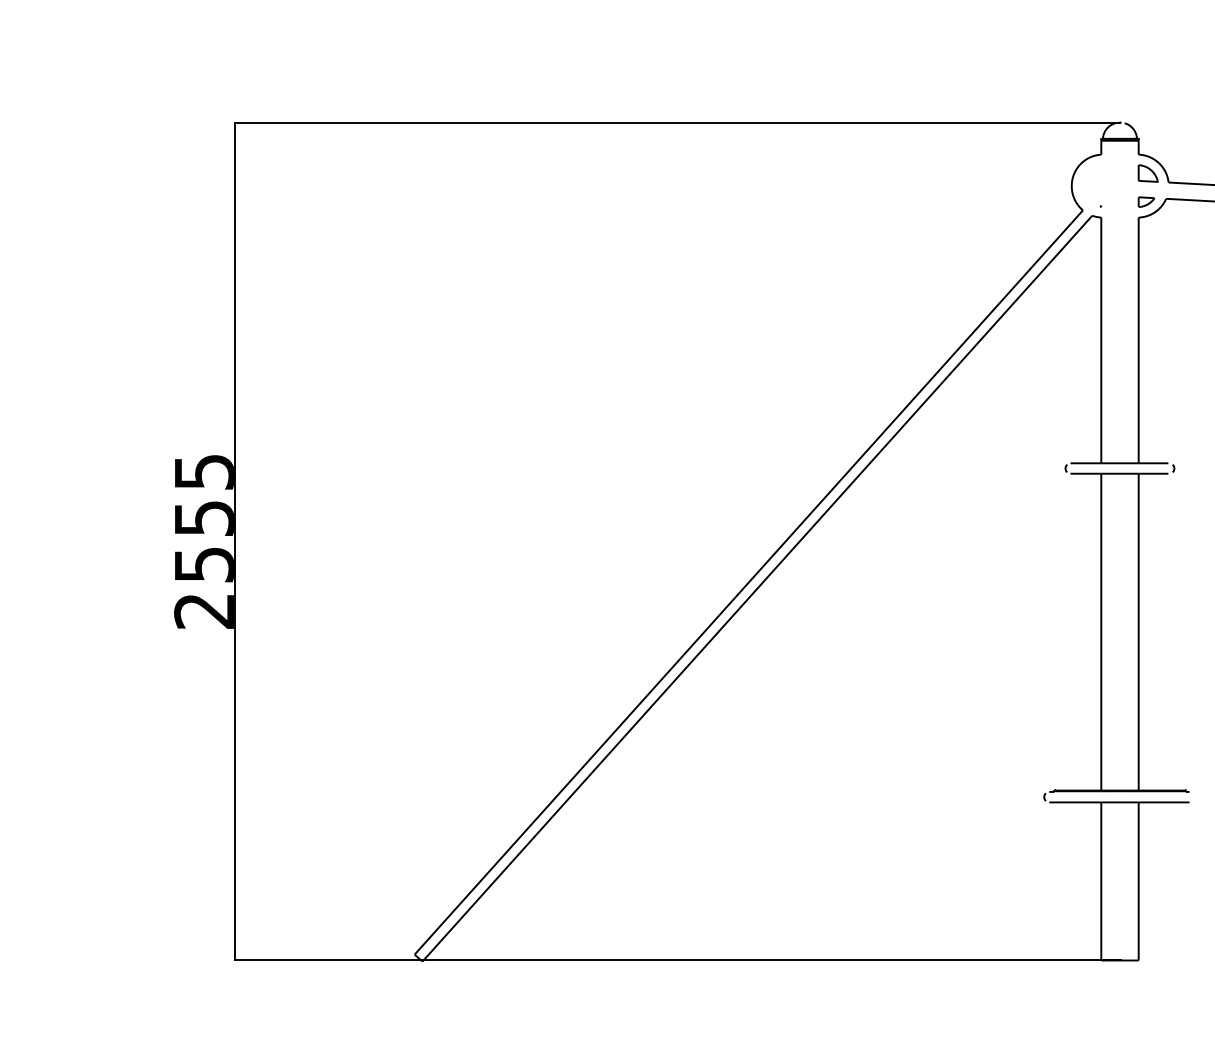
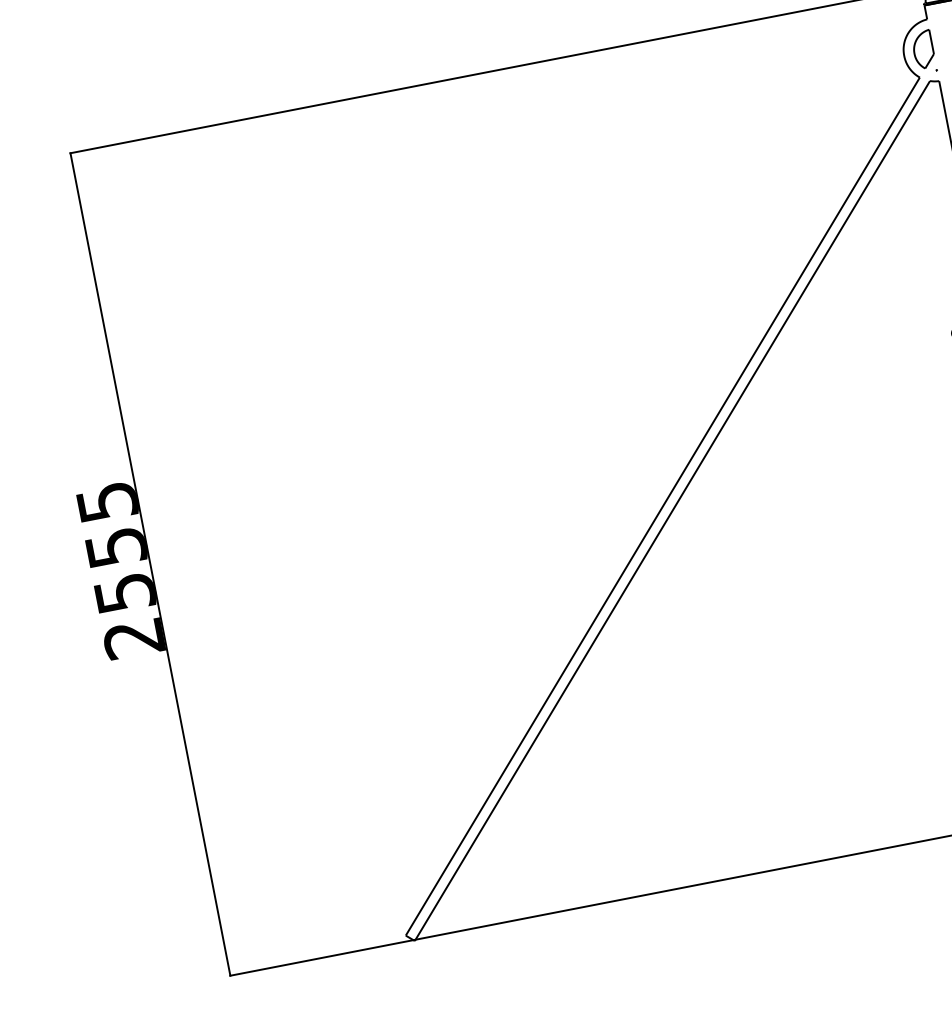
part: (1091, 183) -> (923, 49), added

